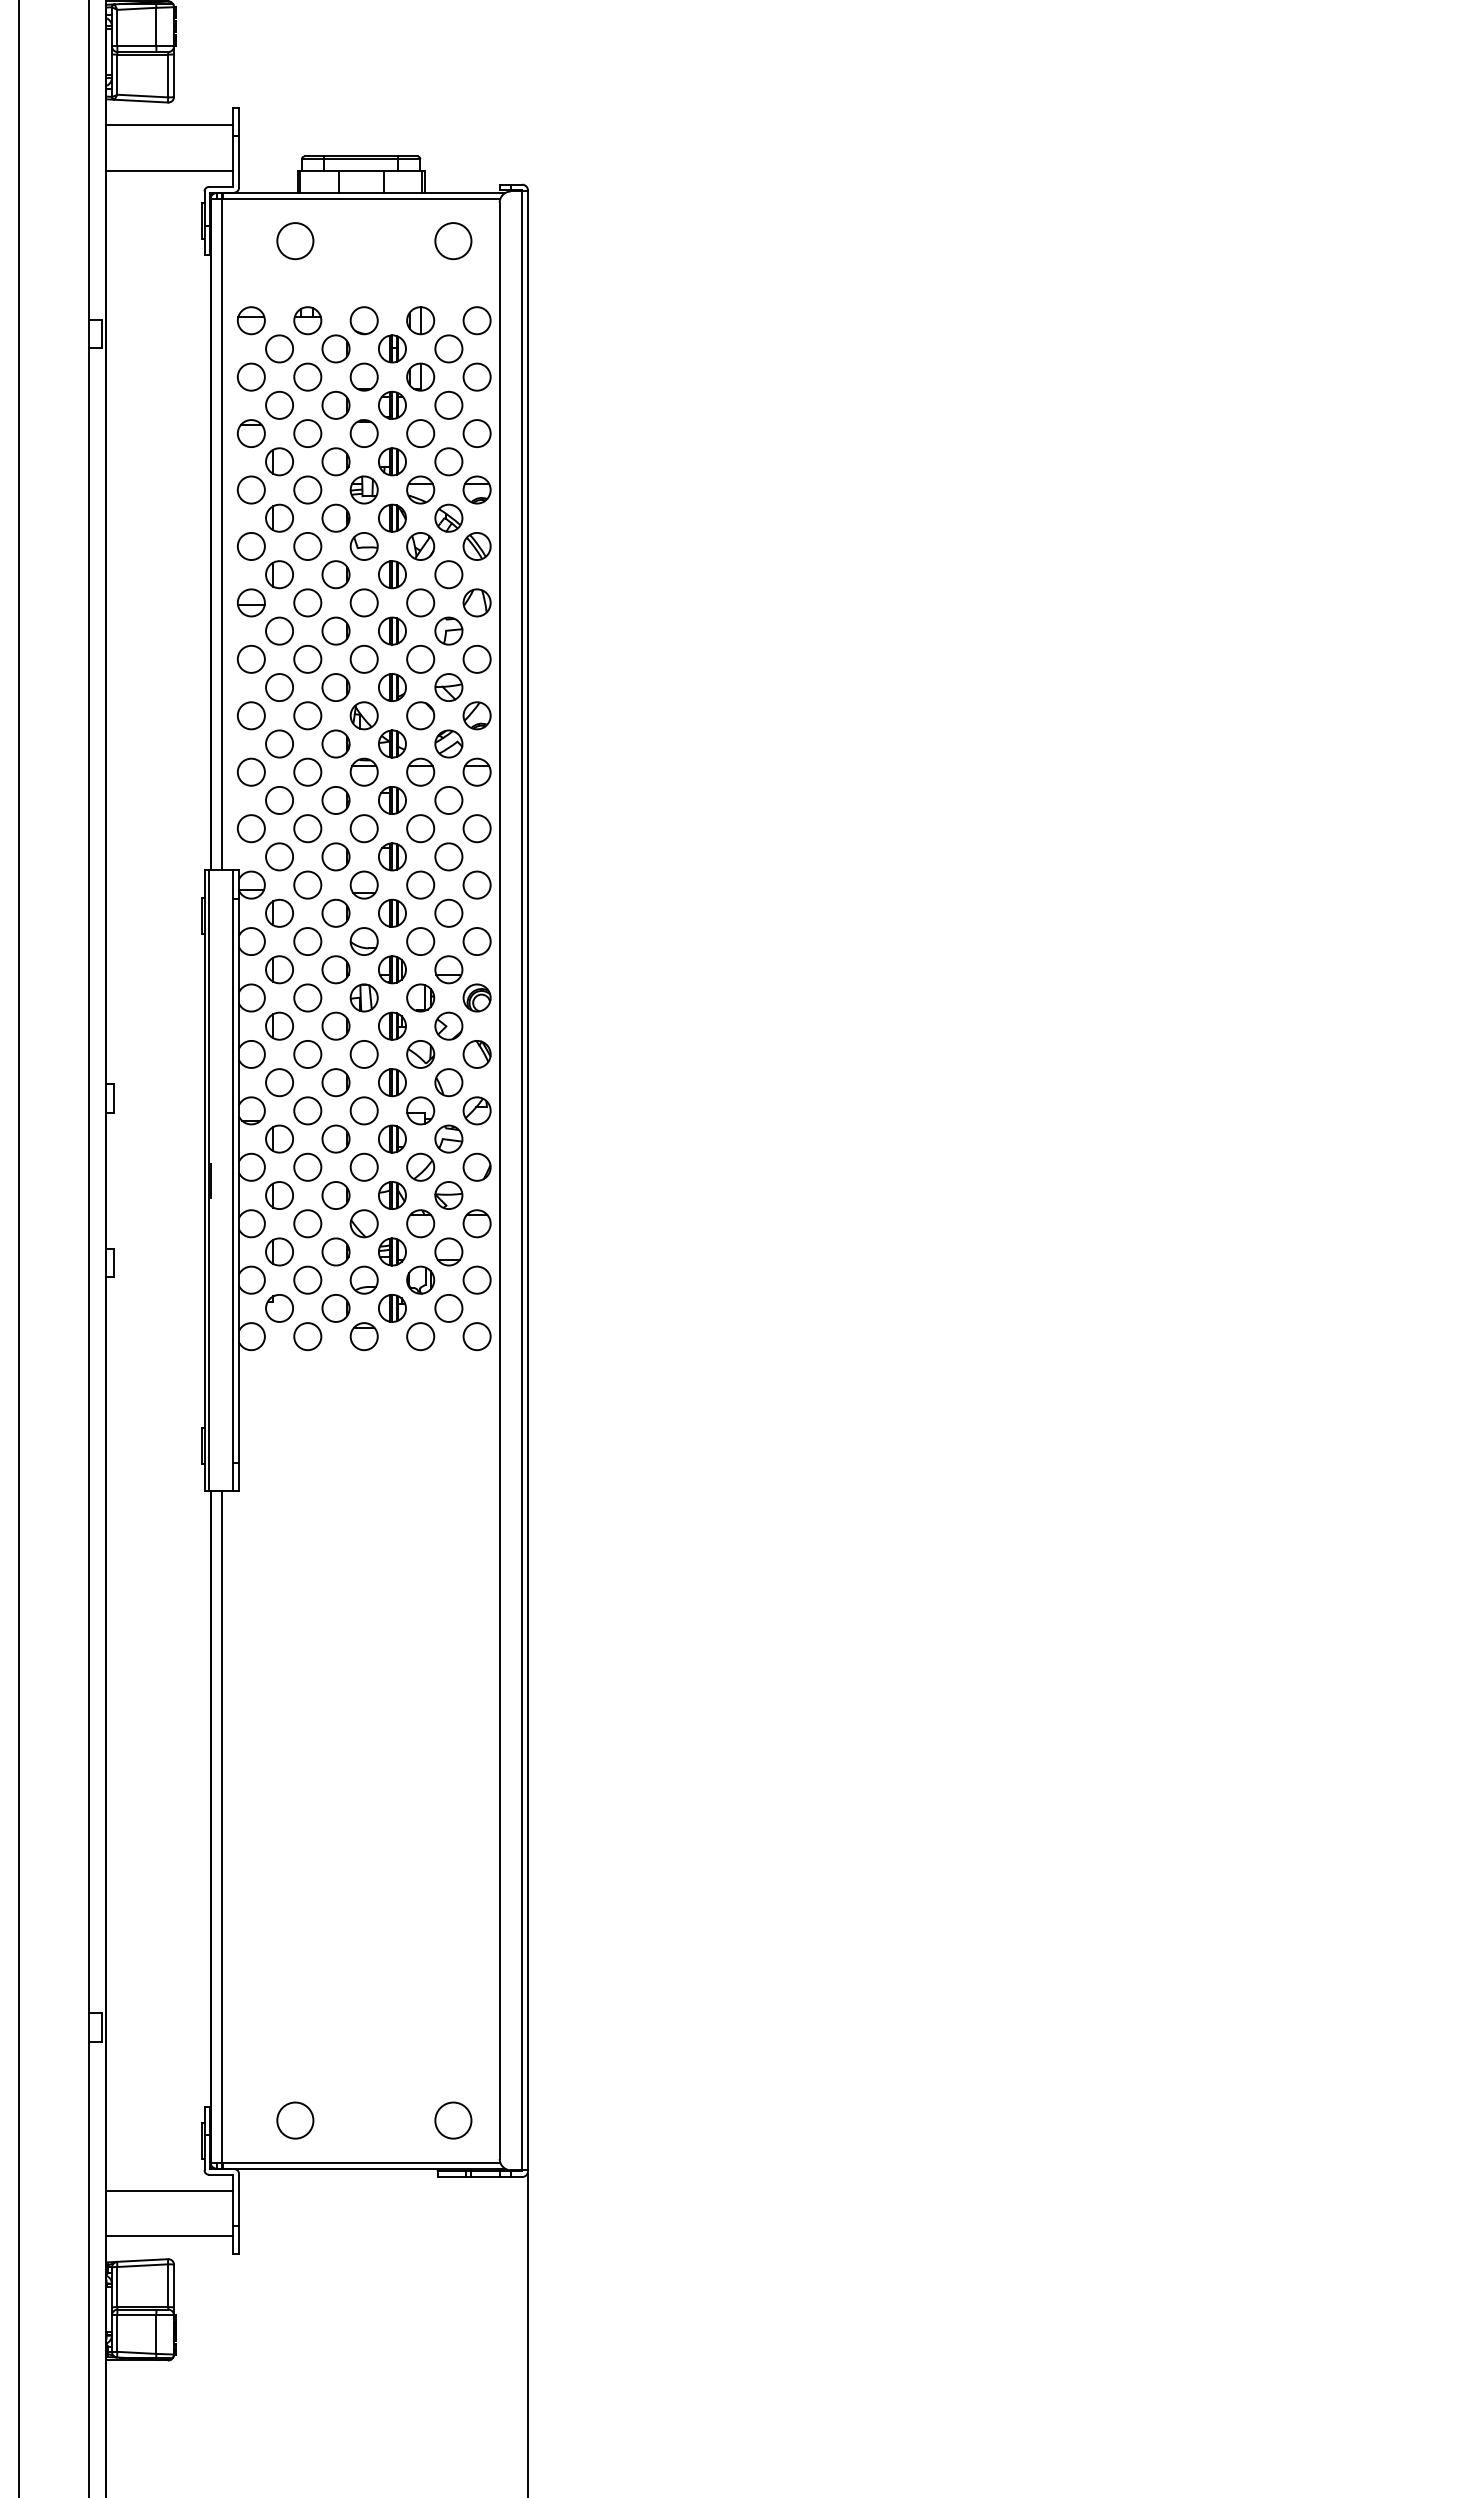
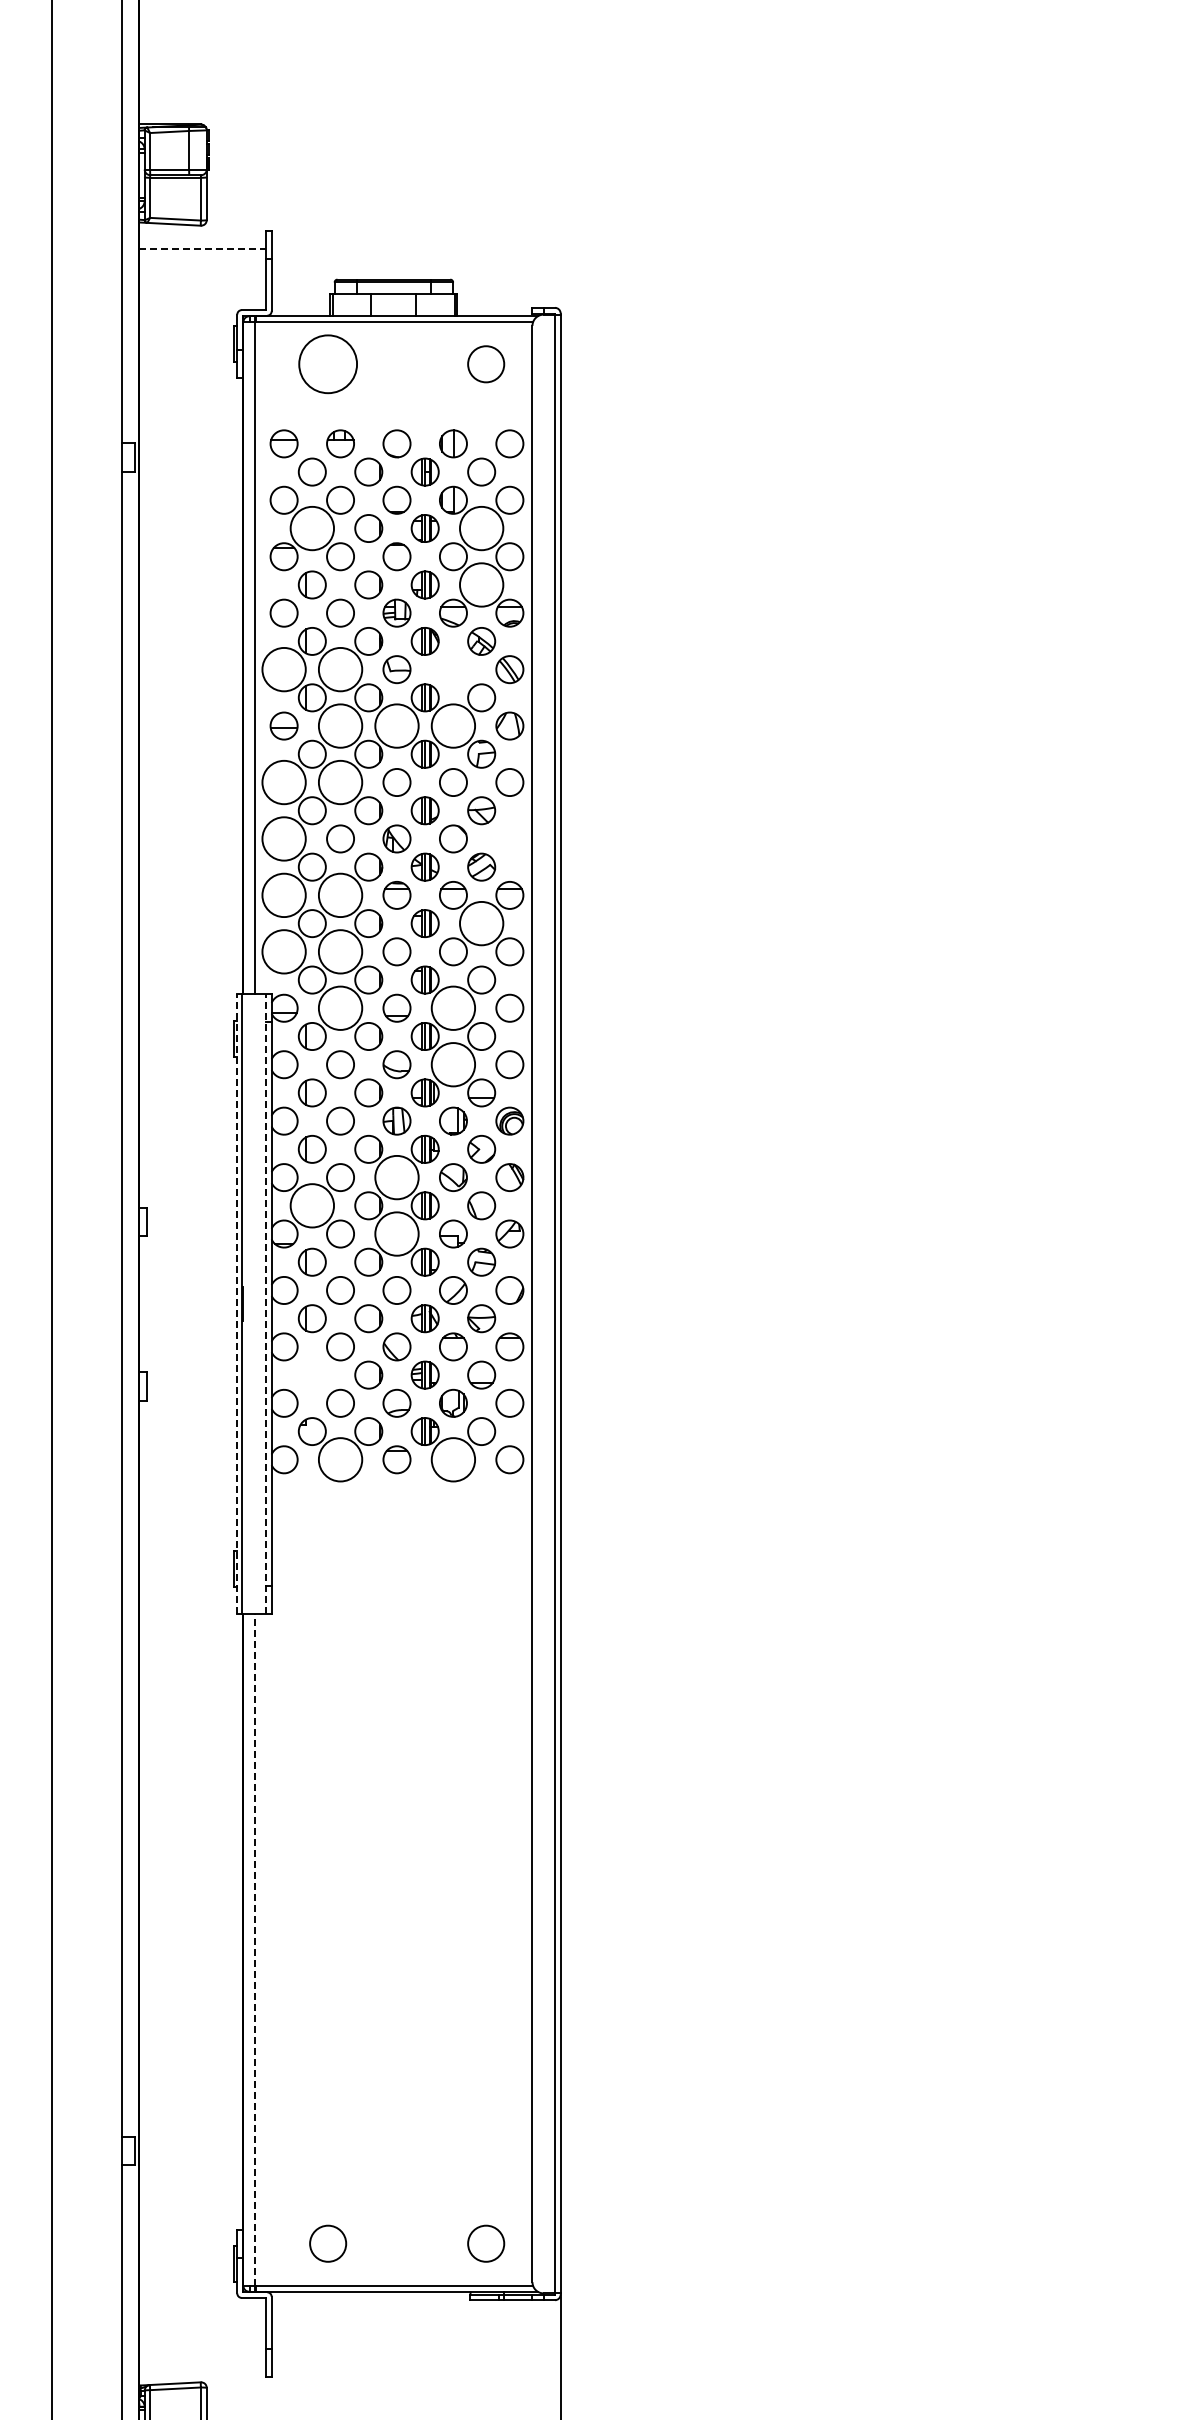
line: (170, 125) -> (203, 248), solid -> dashed
line: (169, 170) -> (202, 293), removed
circle: (295, 241) -> (328, 364), size x1.6
circle: (279, 404) -> (312, 527), size x1.6
circle: (448, 404) -> (481, 527), size x1.6
circle: (448, 461) -> (481, 584), size x1.6
circle: (250, 546) -> (283, 669), size x1.6
circle: (307, 546) -> (340, 669), size x1.6
part: (420, 546) -> (453, 669), removed
circle: (307, 602) -> (340, 725), size x1.6
circle: (363, 602) -> (396, 725), size x1.6
circle: (420, 602) -> (453, 725), size x1.6
circle: (250, 658) -> (283, 781), size x1.6
circle: (307, 658) -> (340, 781), size x1.6
circle: (250, 715) -> (283, 838), size x1.6
part: (476, 715) -> (509, 838), removed
circle: (250, 771) -> (283, 894), size x1.6
circle: (307, 771) -> (340, 894), size x1.6
circle: (448, 800) -> (481, 923), size x1.6
circle: (250, 828) -> (283, 951), size x1.6
circle: (307, 828) -> (340, 951), size x1.6
circle: (307, 884) -> (340, 1007), size x1.6
circle: (420, 884) -> (453, 1007), size x1.6
circle: (420, 941) -> (453, 1064), size x1.6
circle: (363, 1053) -> (396, 1176), size x1.6
circle: (279, 1082) -> (312, 1205), size x1.6
circle: (363, 1110) -> (396, 1233), size x1.6
line: (204, 1180) -> (237, 1303), solid -> dashed
line: (233, 1180) -> (266, 1303), solid -> dashed
part: (279, 1251) -> (312, 1374), removed
circle: (307, 1336) -> (340, 1459), size x1.6
circle: (420, 1336) -> (453, 1459), size x1.6
line: (222, 1827) -> (255, 1950), solid -> dashed
line: (169, 2191) -> (202, 2314), removed
line: (169, 2236) -> (202, 2359), removed

